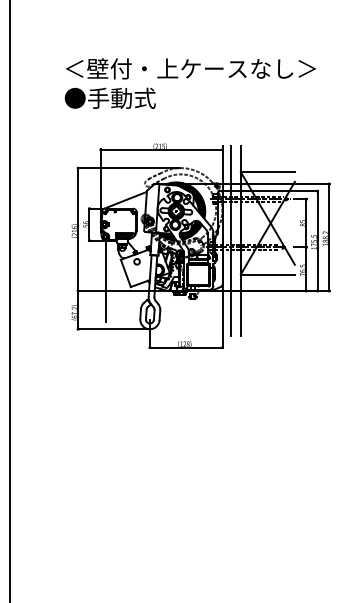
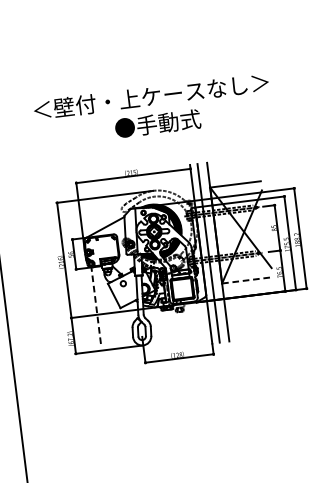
text: (109, 97) -> (157, 123), moved
line: (268, 274) -> (248, 280), solid -> dashed
line: (105, 280) -> (95, 304), solid -> dashed

